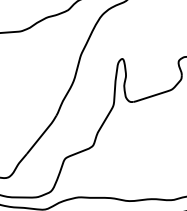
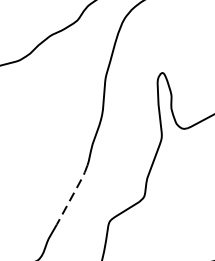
line: (42, 134) -> (73, 194), solid -> dashed

